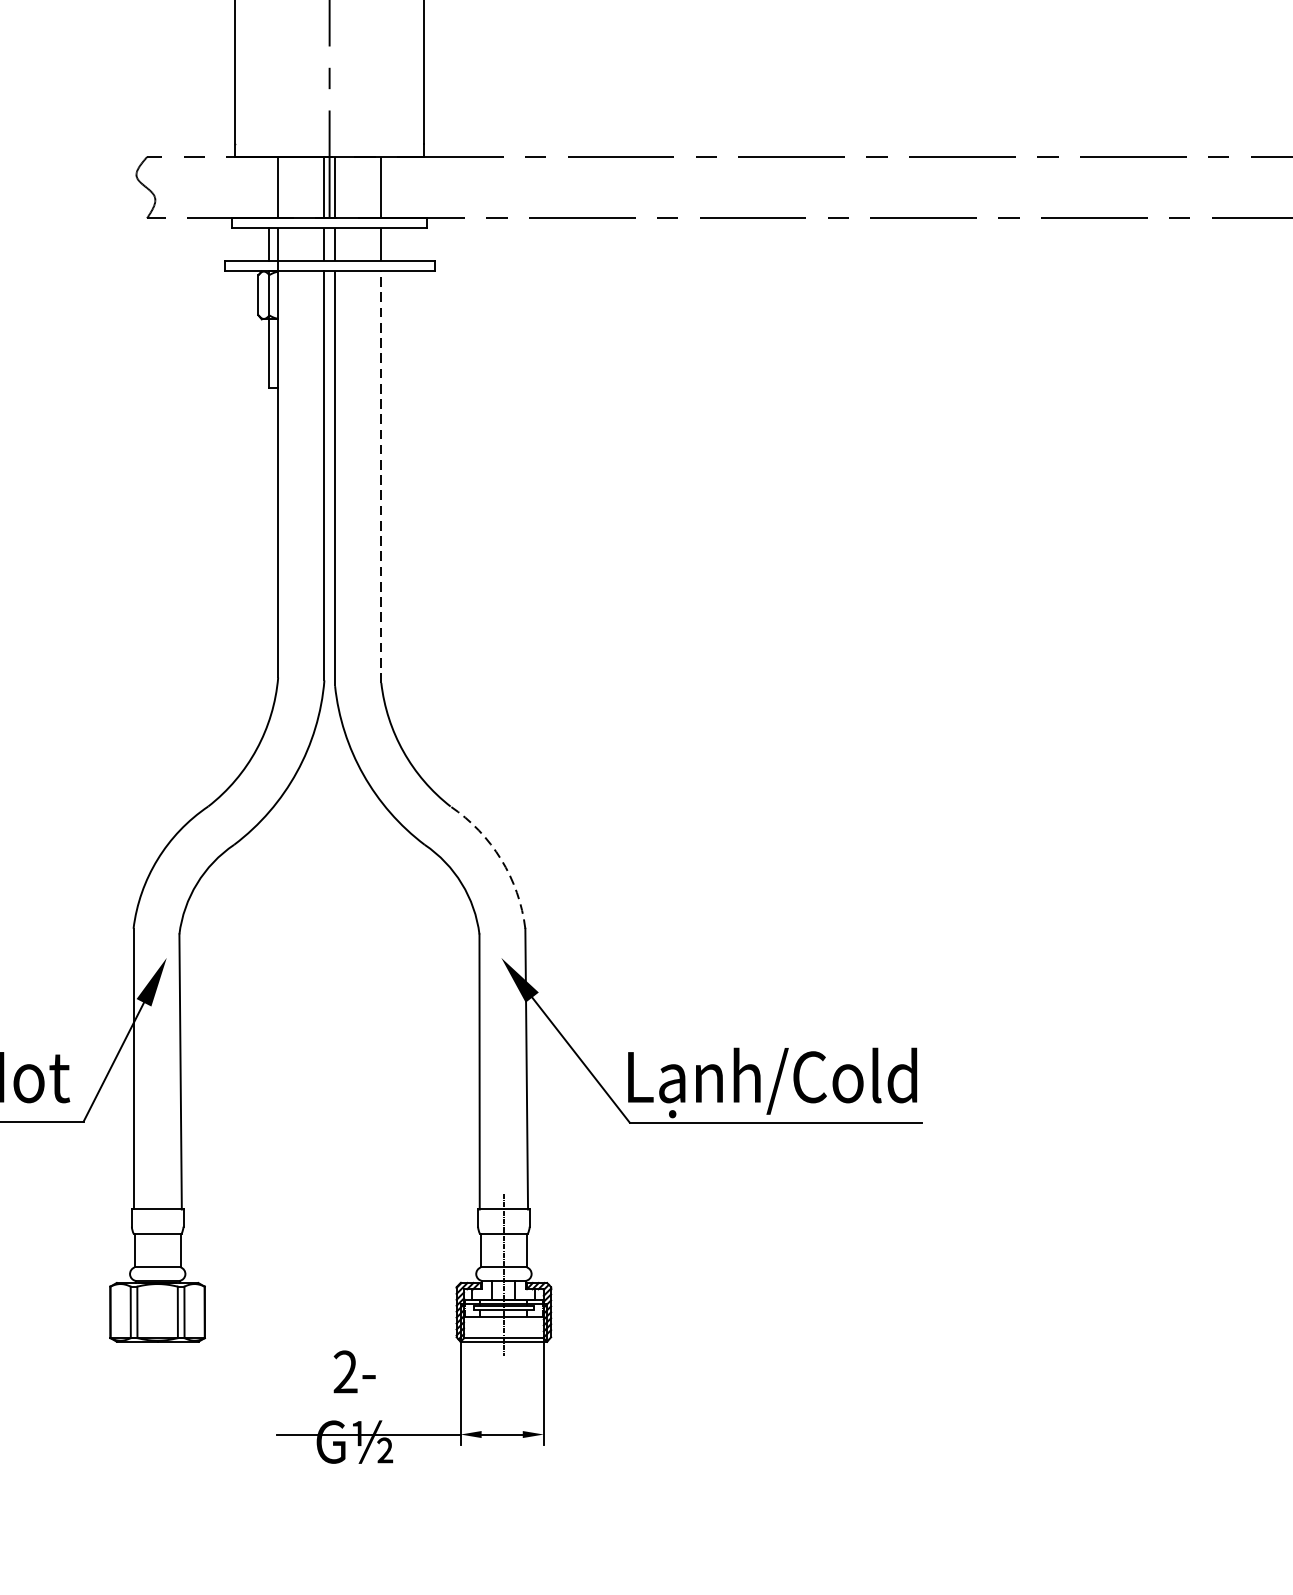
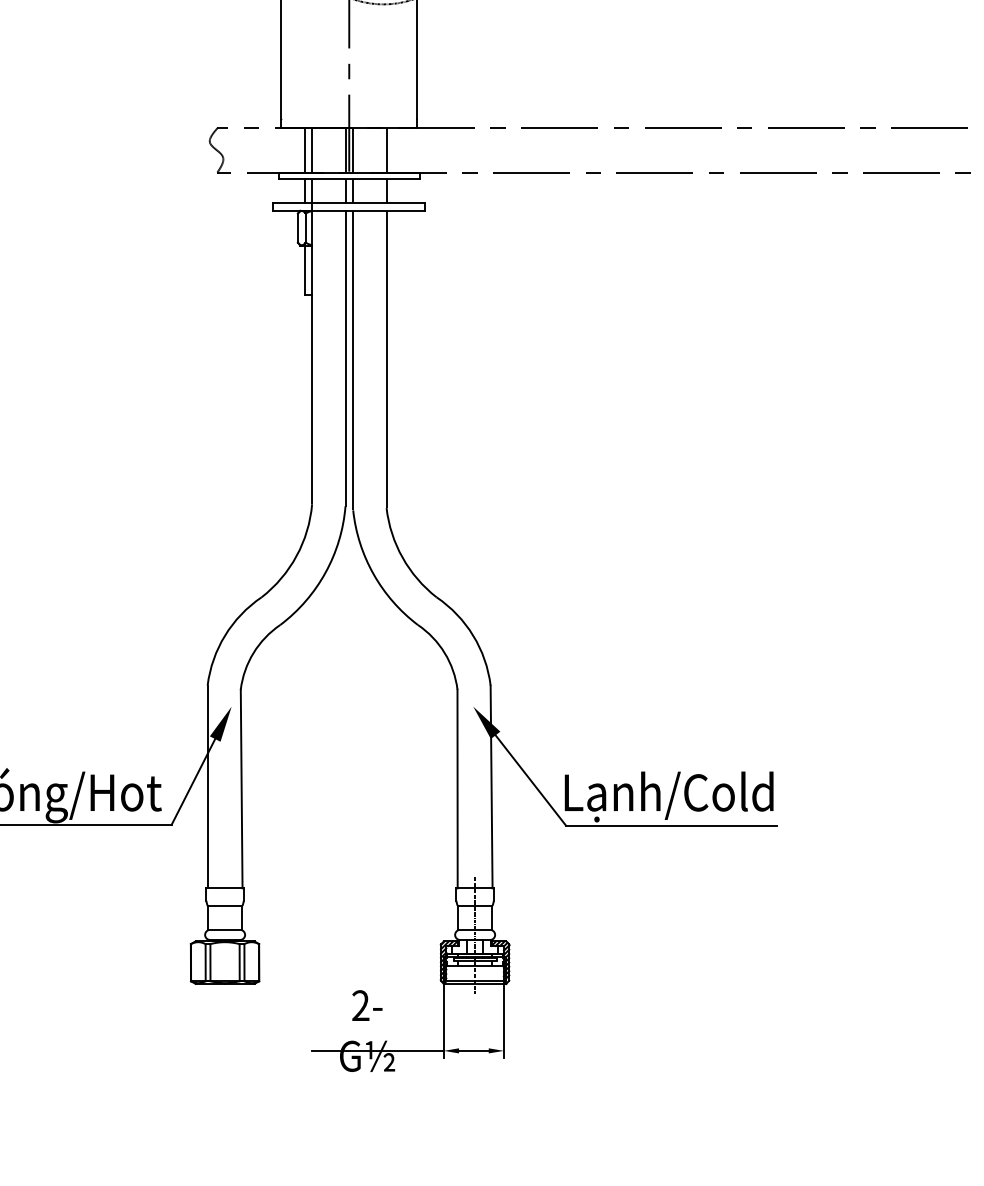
line: (269, 187) -> (305, 150), added
line: (381, 477) -> (386, 359), dashed -> solid
arc: (501, 859) -> (473, 635), dashed -> solid

